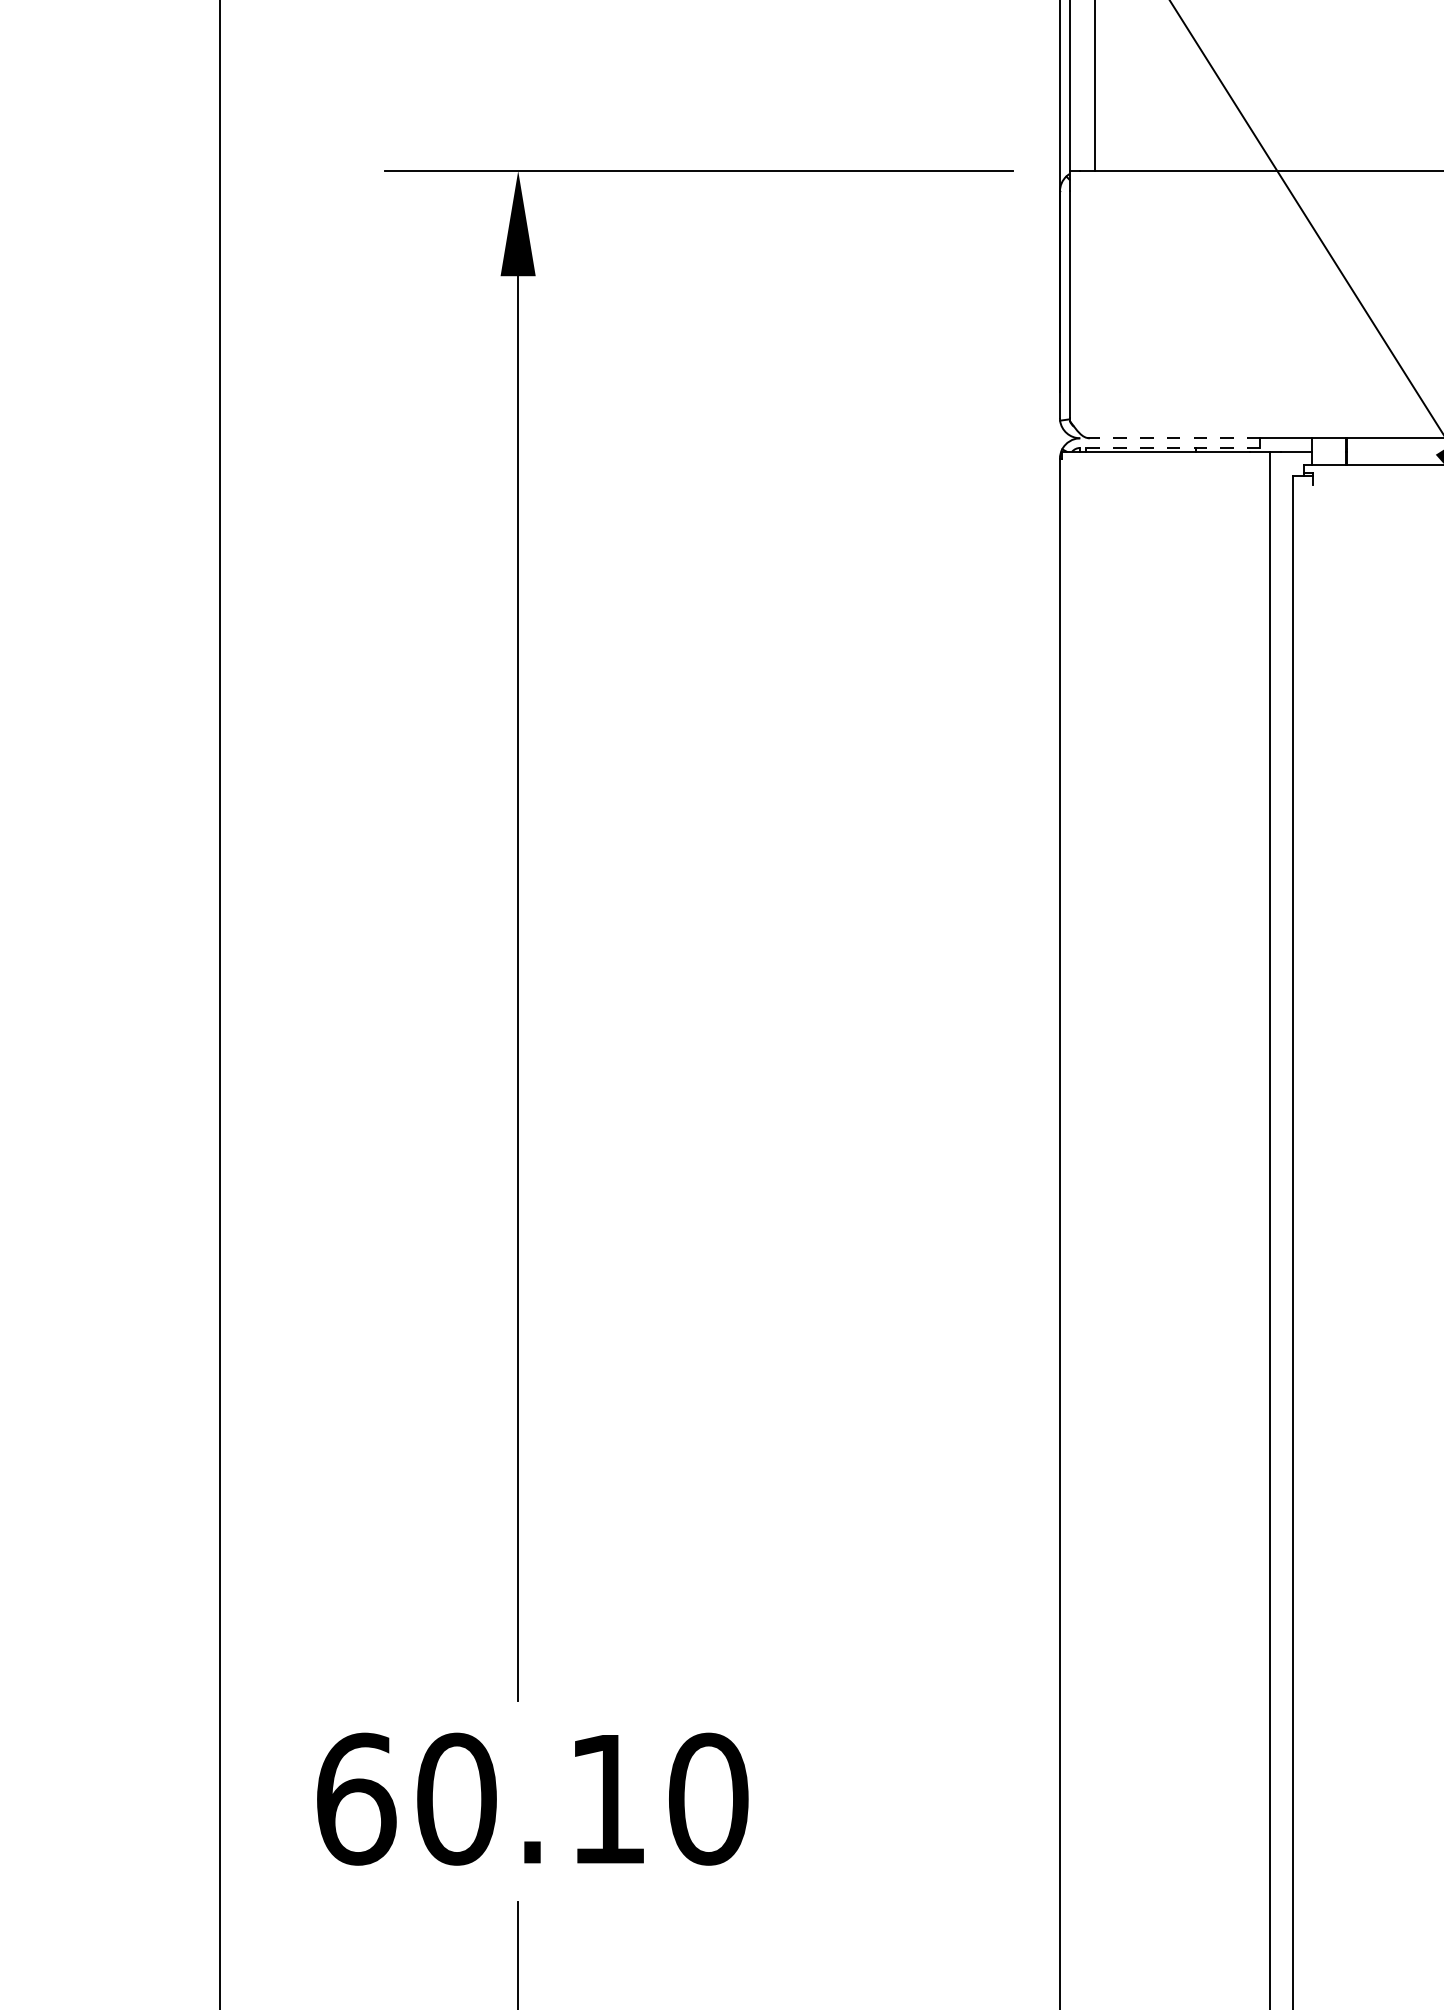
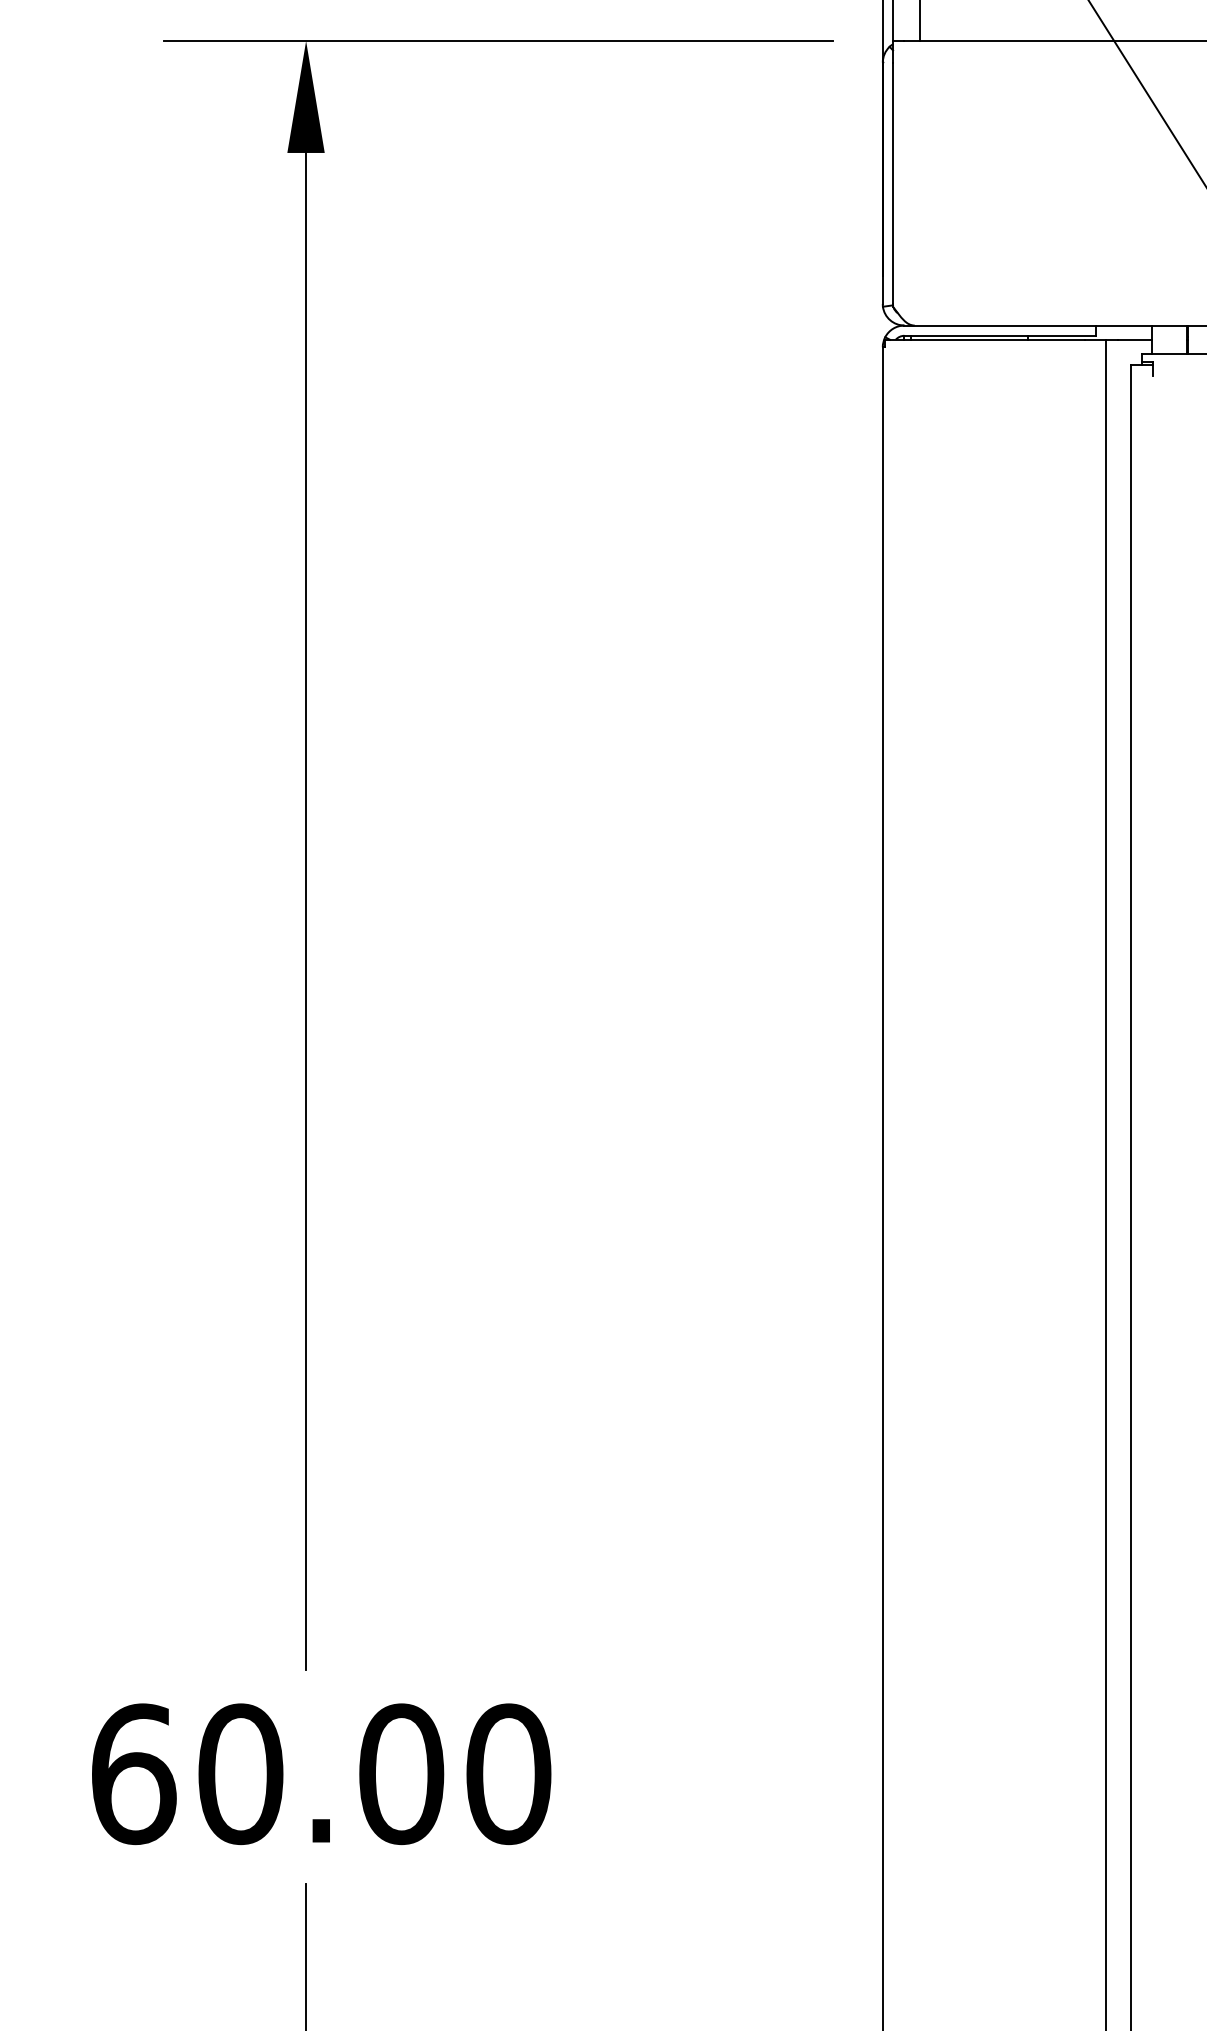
line: (1169, 438) -> (999, 325), dashed -> solid
line: (1169, 447) -> (999, 335), dashed -> solid
text: (607, 1798) -> (401, 1773), 60.10 -> 60.00

